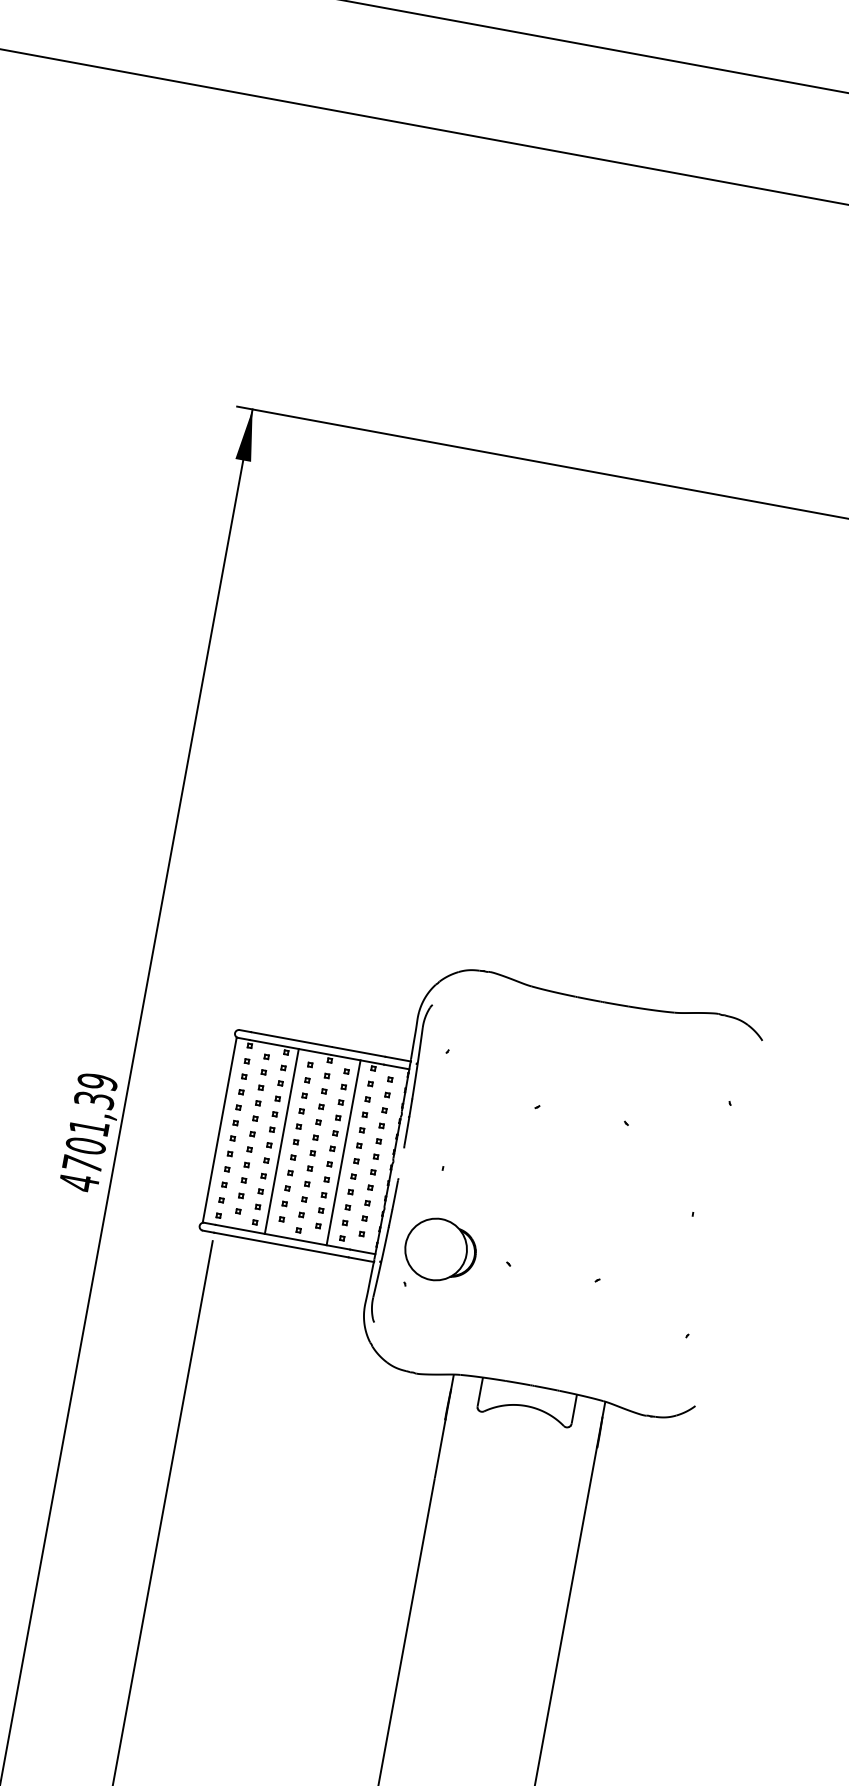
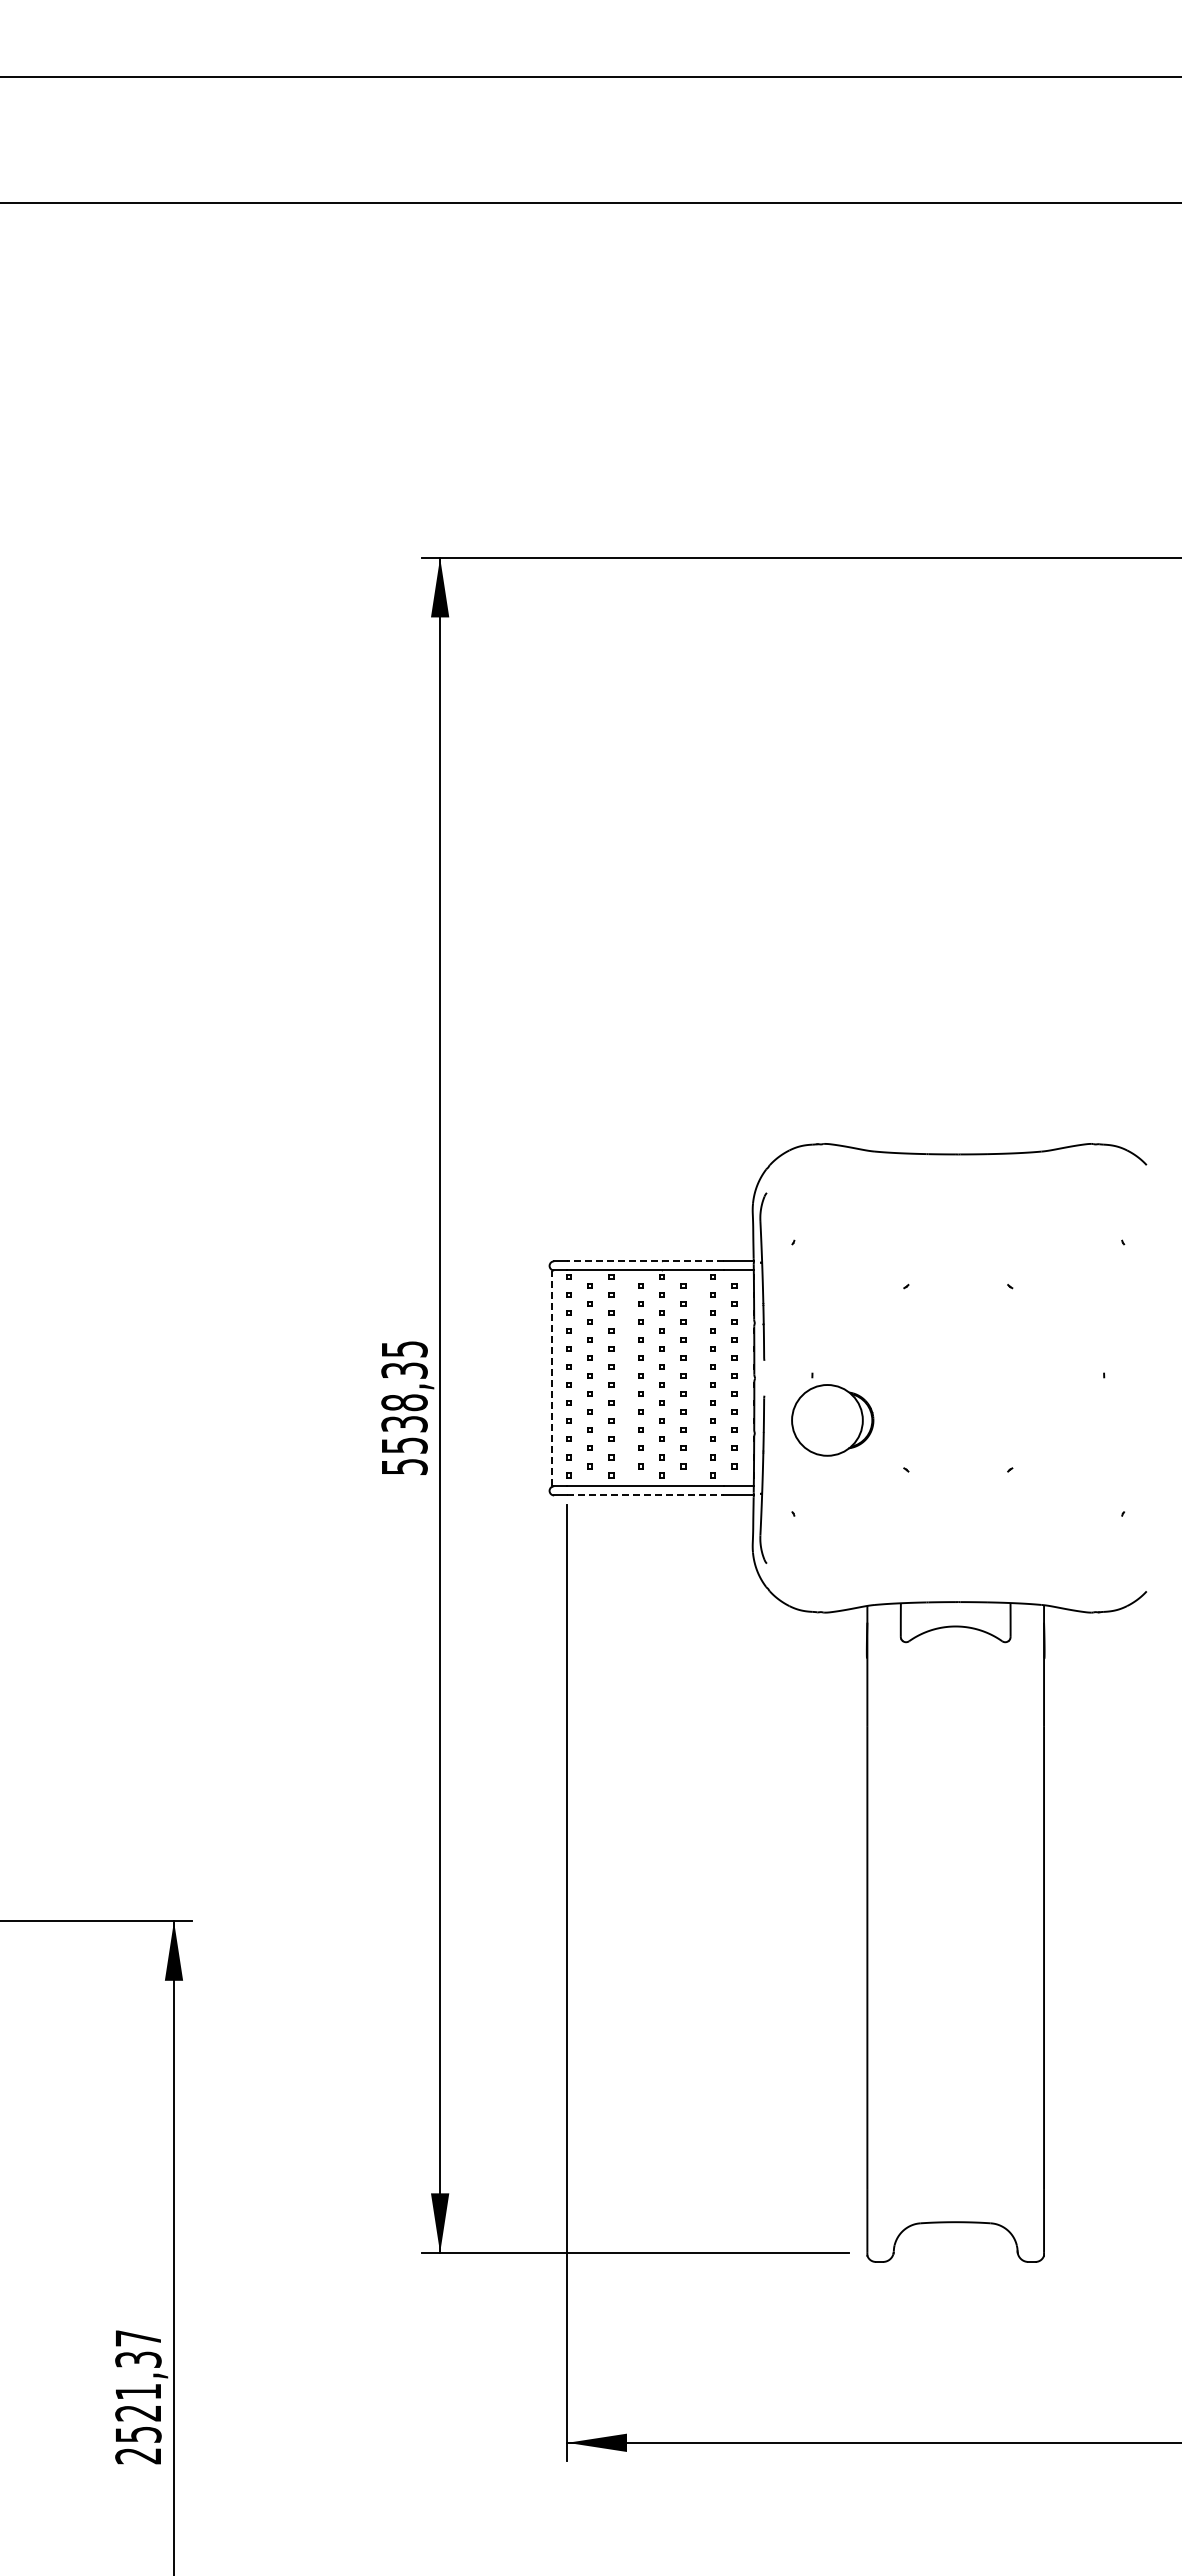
line: (317, 1044) -> (645, 1261), solid -> dashed
line: (219, 1129) -> (552, 1377), solid -> dashed
text: (88, 1132) -> (404, 1408), 4701,39 -> 5538,35
line: (281, 1141) -> (624, 1378), removed
line: (343, 1152) -> (696, 1378), removed
line: (281, 1245) -> (646, 1495), solid -> dashed
part: (440, 1250) -> (832, 1420), moved

